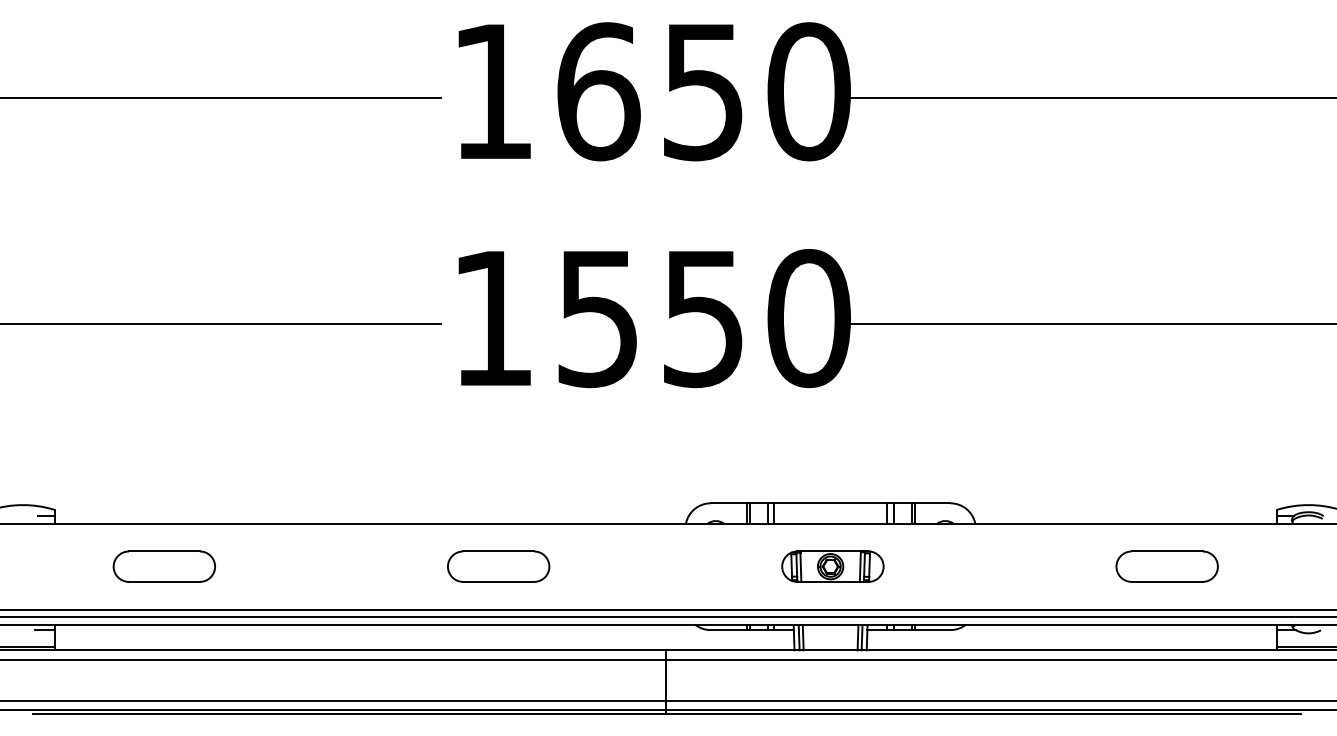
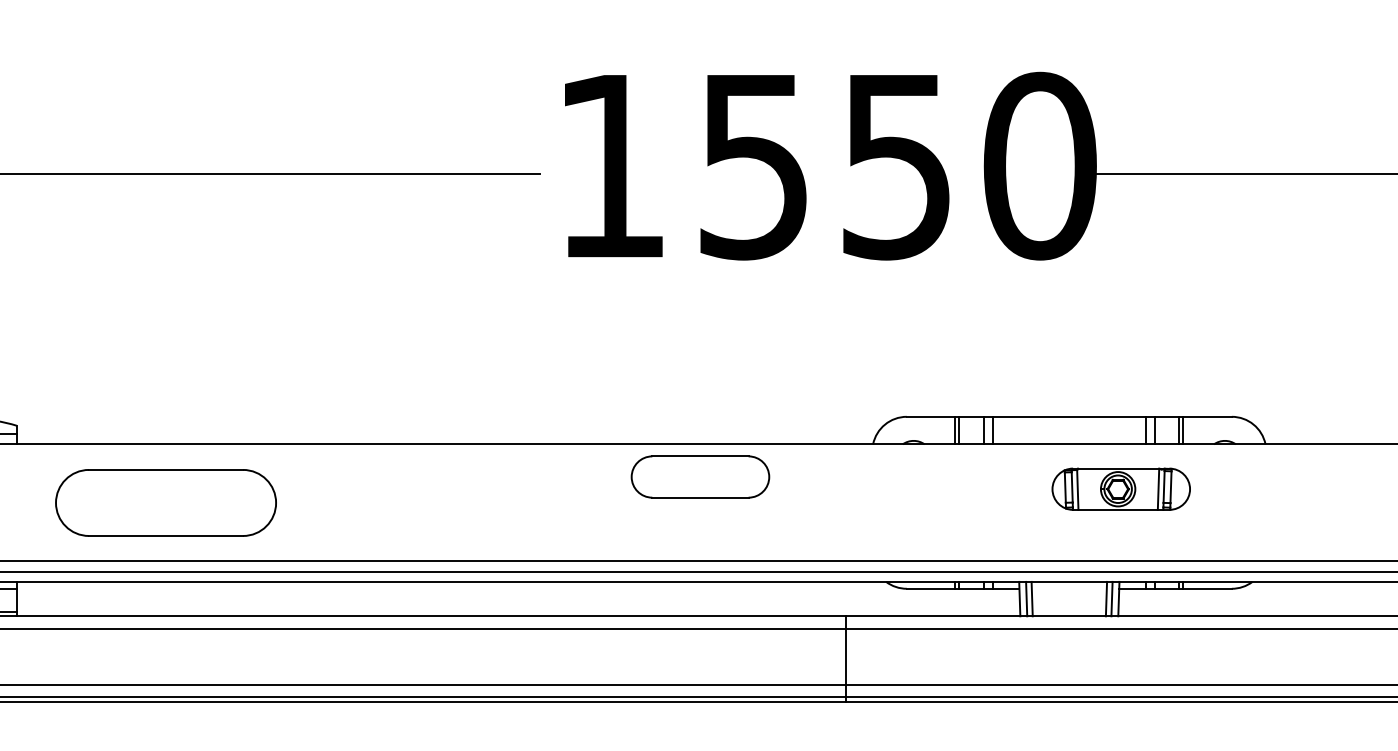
part: (163, 566) -> (164, 502), size x1.6
part: (498, 566) -> (700, 476), moved
part: (832, 566) -> (1120, 488), moved

